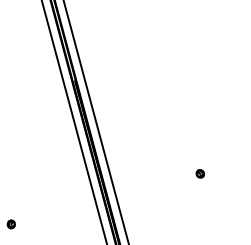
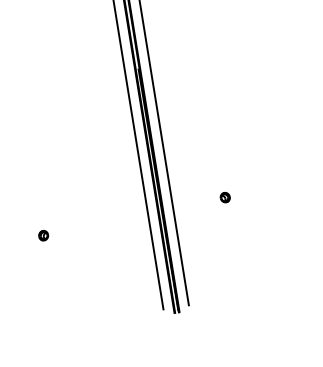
part: (199, 173) -> (224, 197), moved

